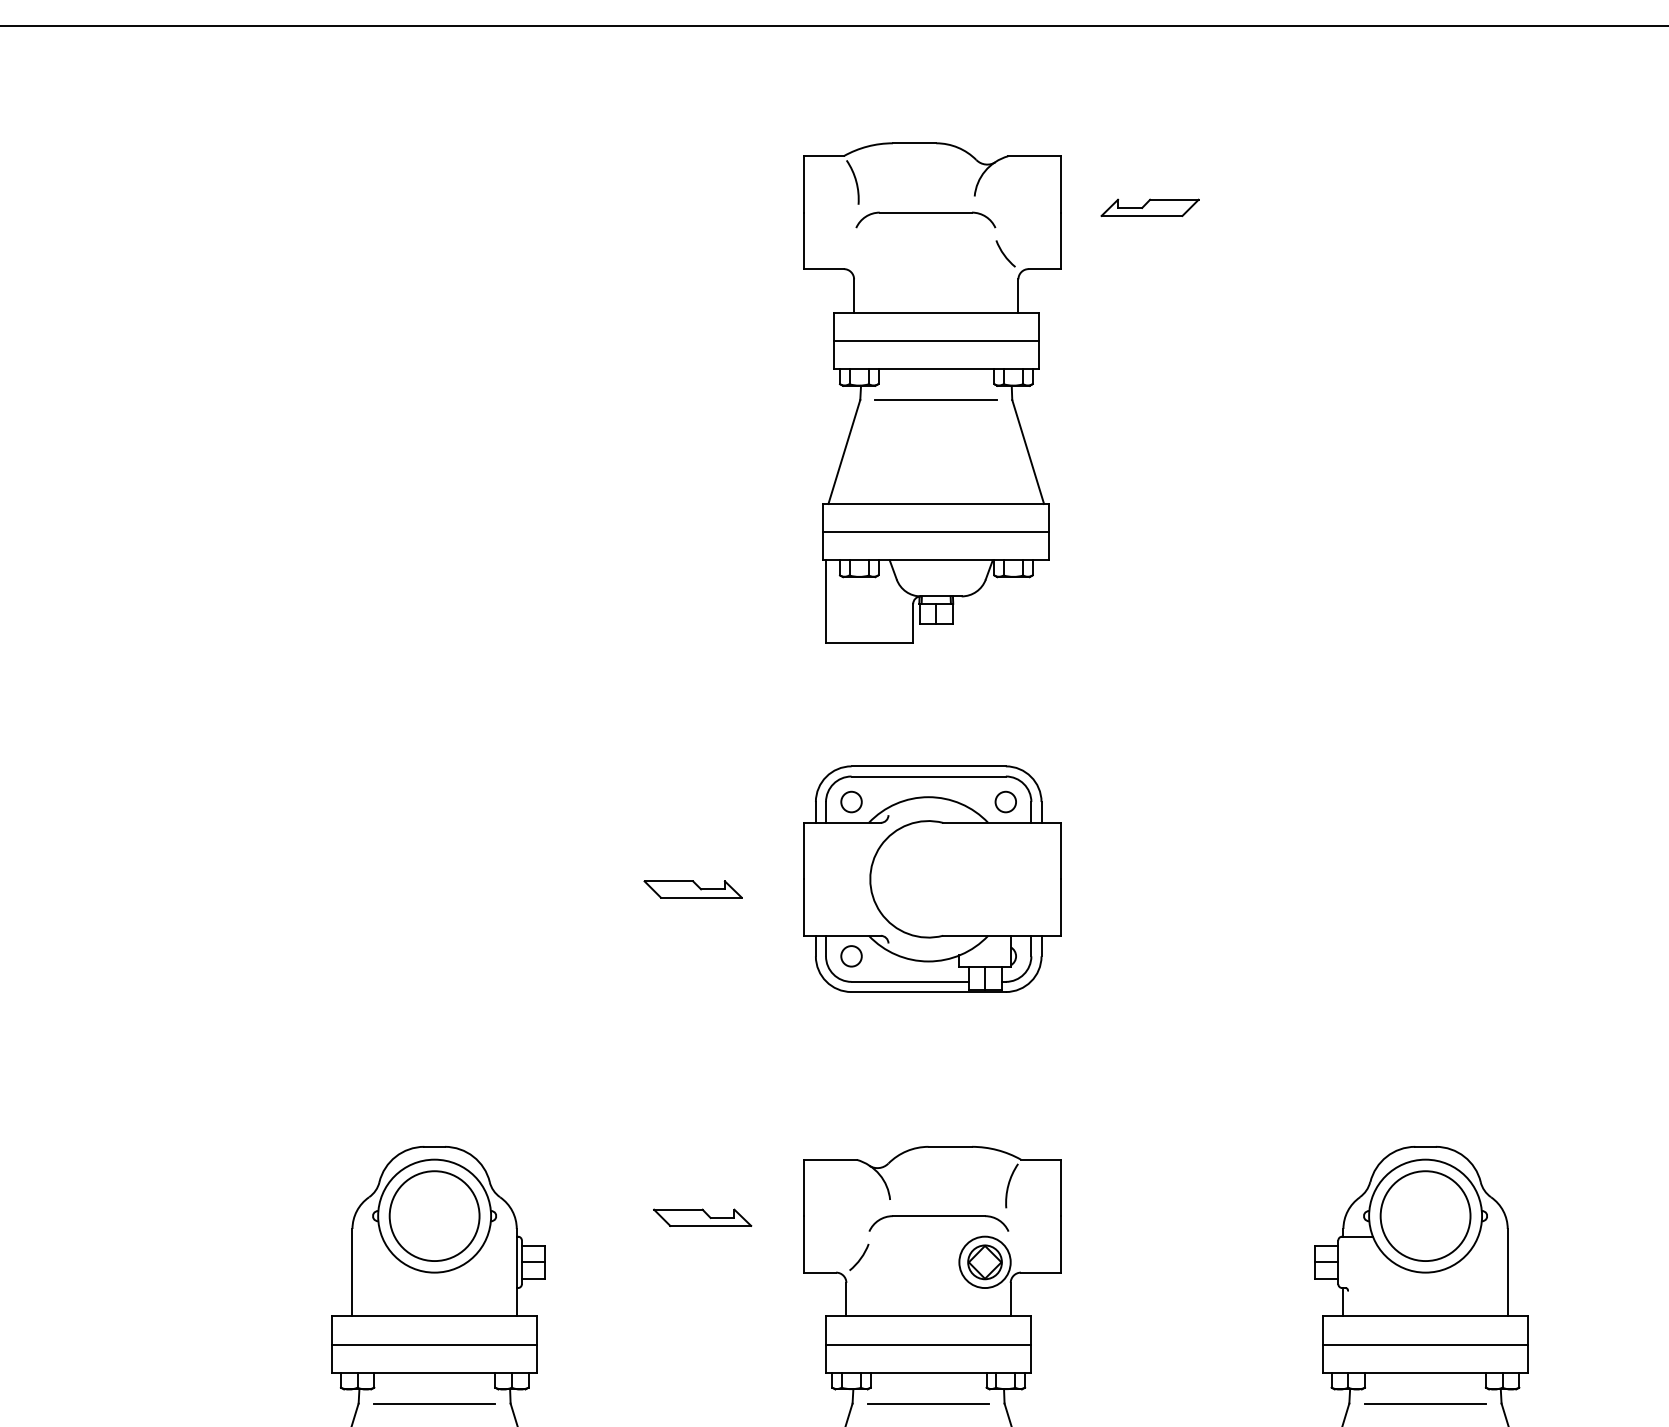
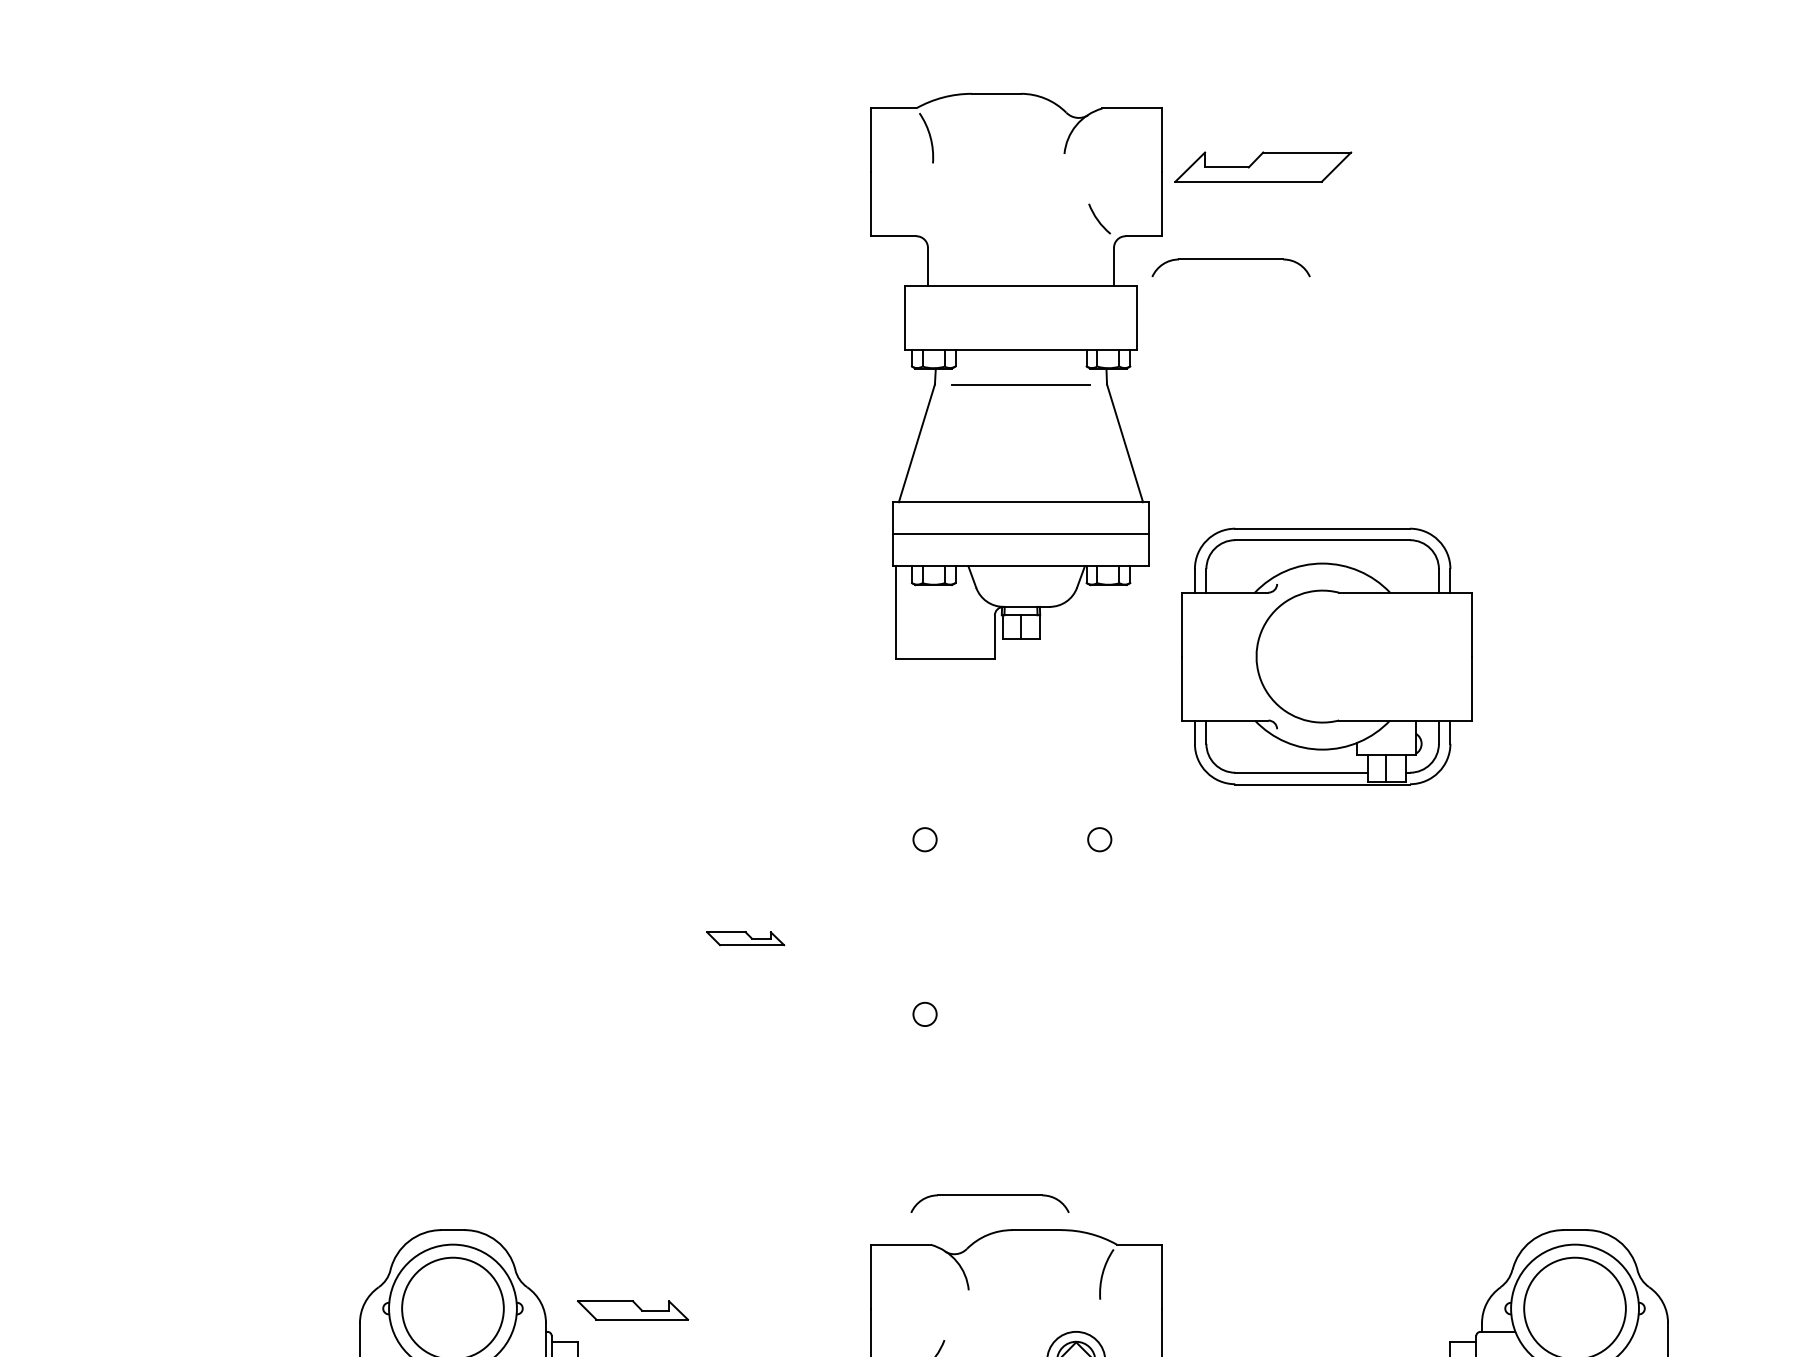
part: (1149, 207) -> (1262, 166), size x1.6
part: (925, 219) -> (1230, 267), moved
line: (935, 340) -> (1020, 317), removed
part: (932, 878) -> (1326, 655), moved
part: (692, 889) -> (744, 938), size x0.7
part: (938, 1216) -> (989, 1195), moved
part: (702, 1217) -> (632, 1310), moved

